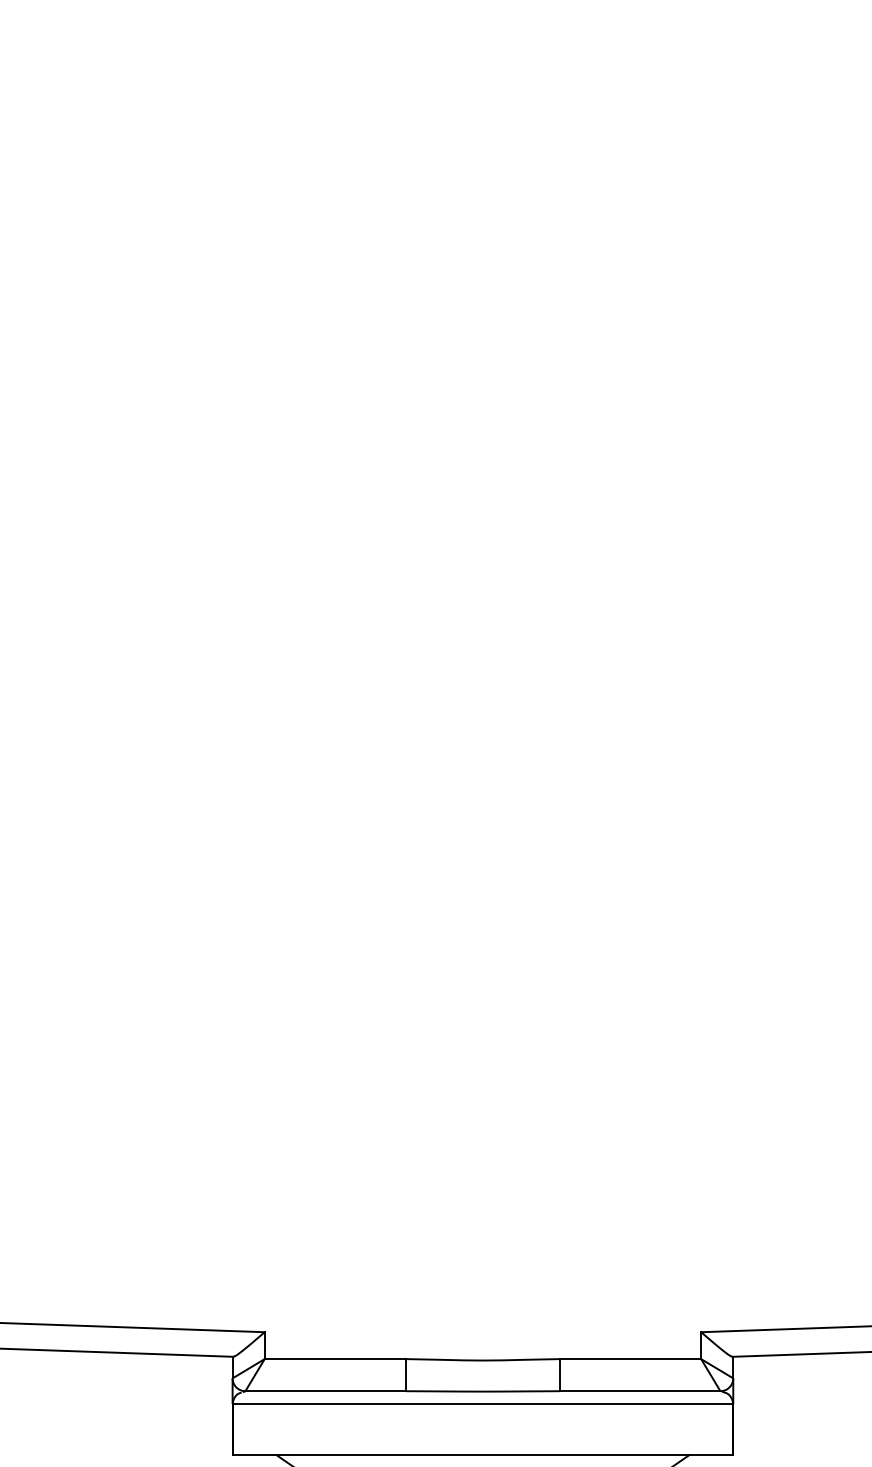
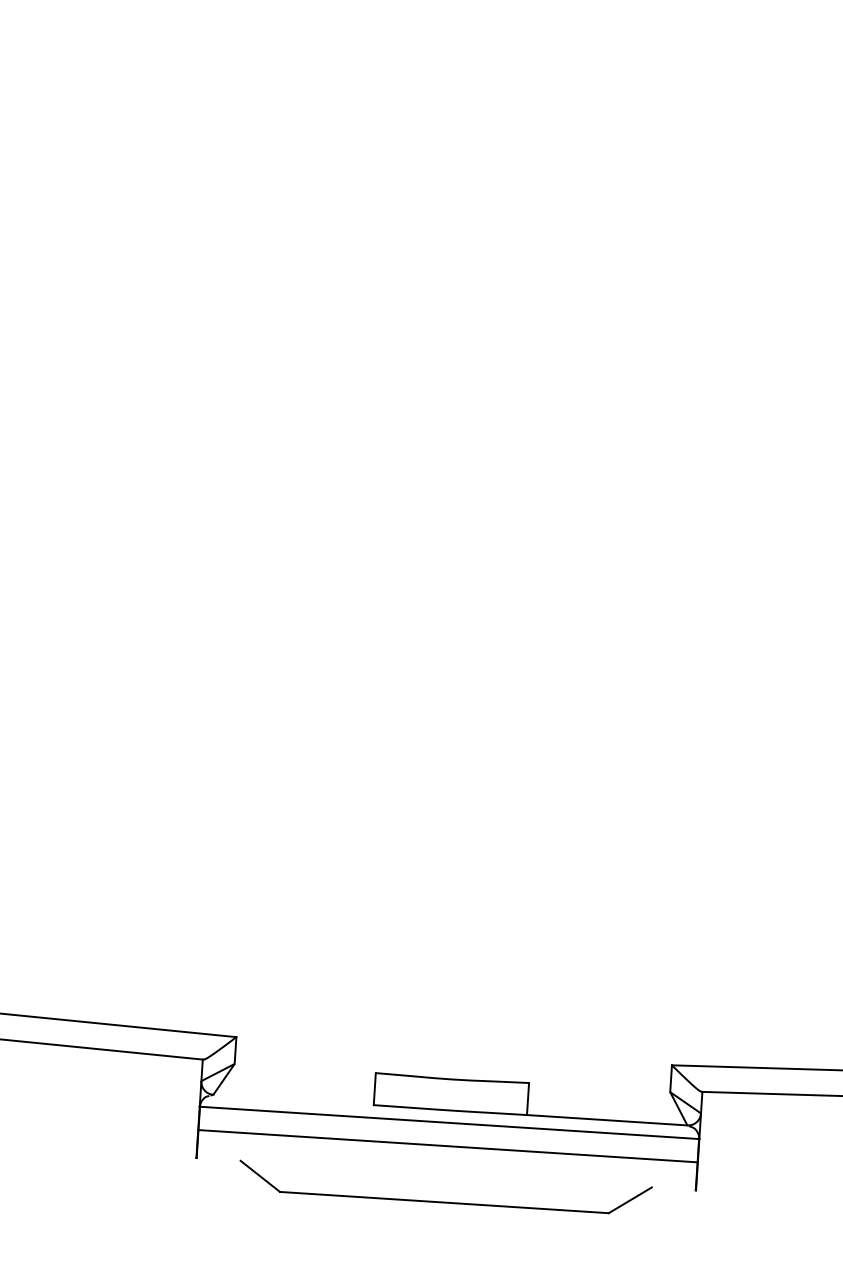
line: (335, 1359) -> (305, 1068), removed
line: (630, 1359) -> (599, 1087), removed
line: (325, 1391) -> (293, 1100), removed
line: (482, 1455) -> (447, 1146), moved

